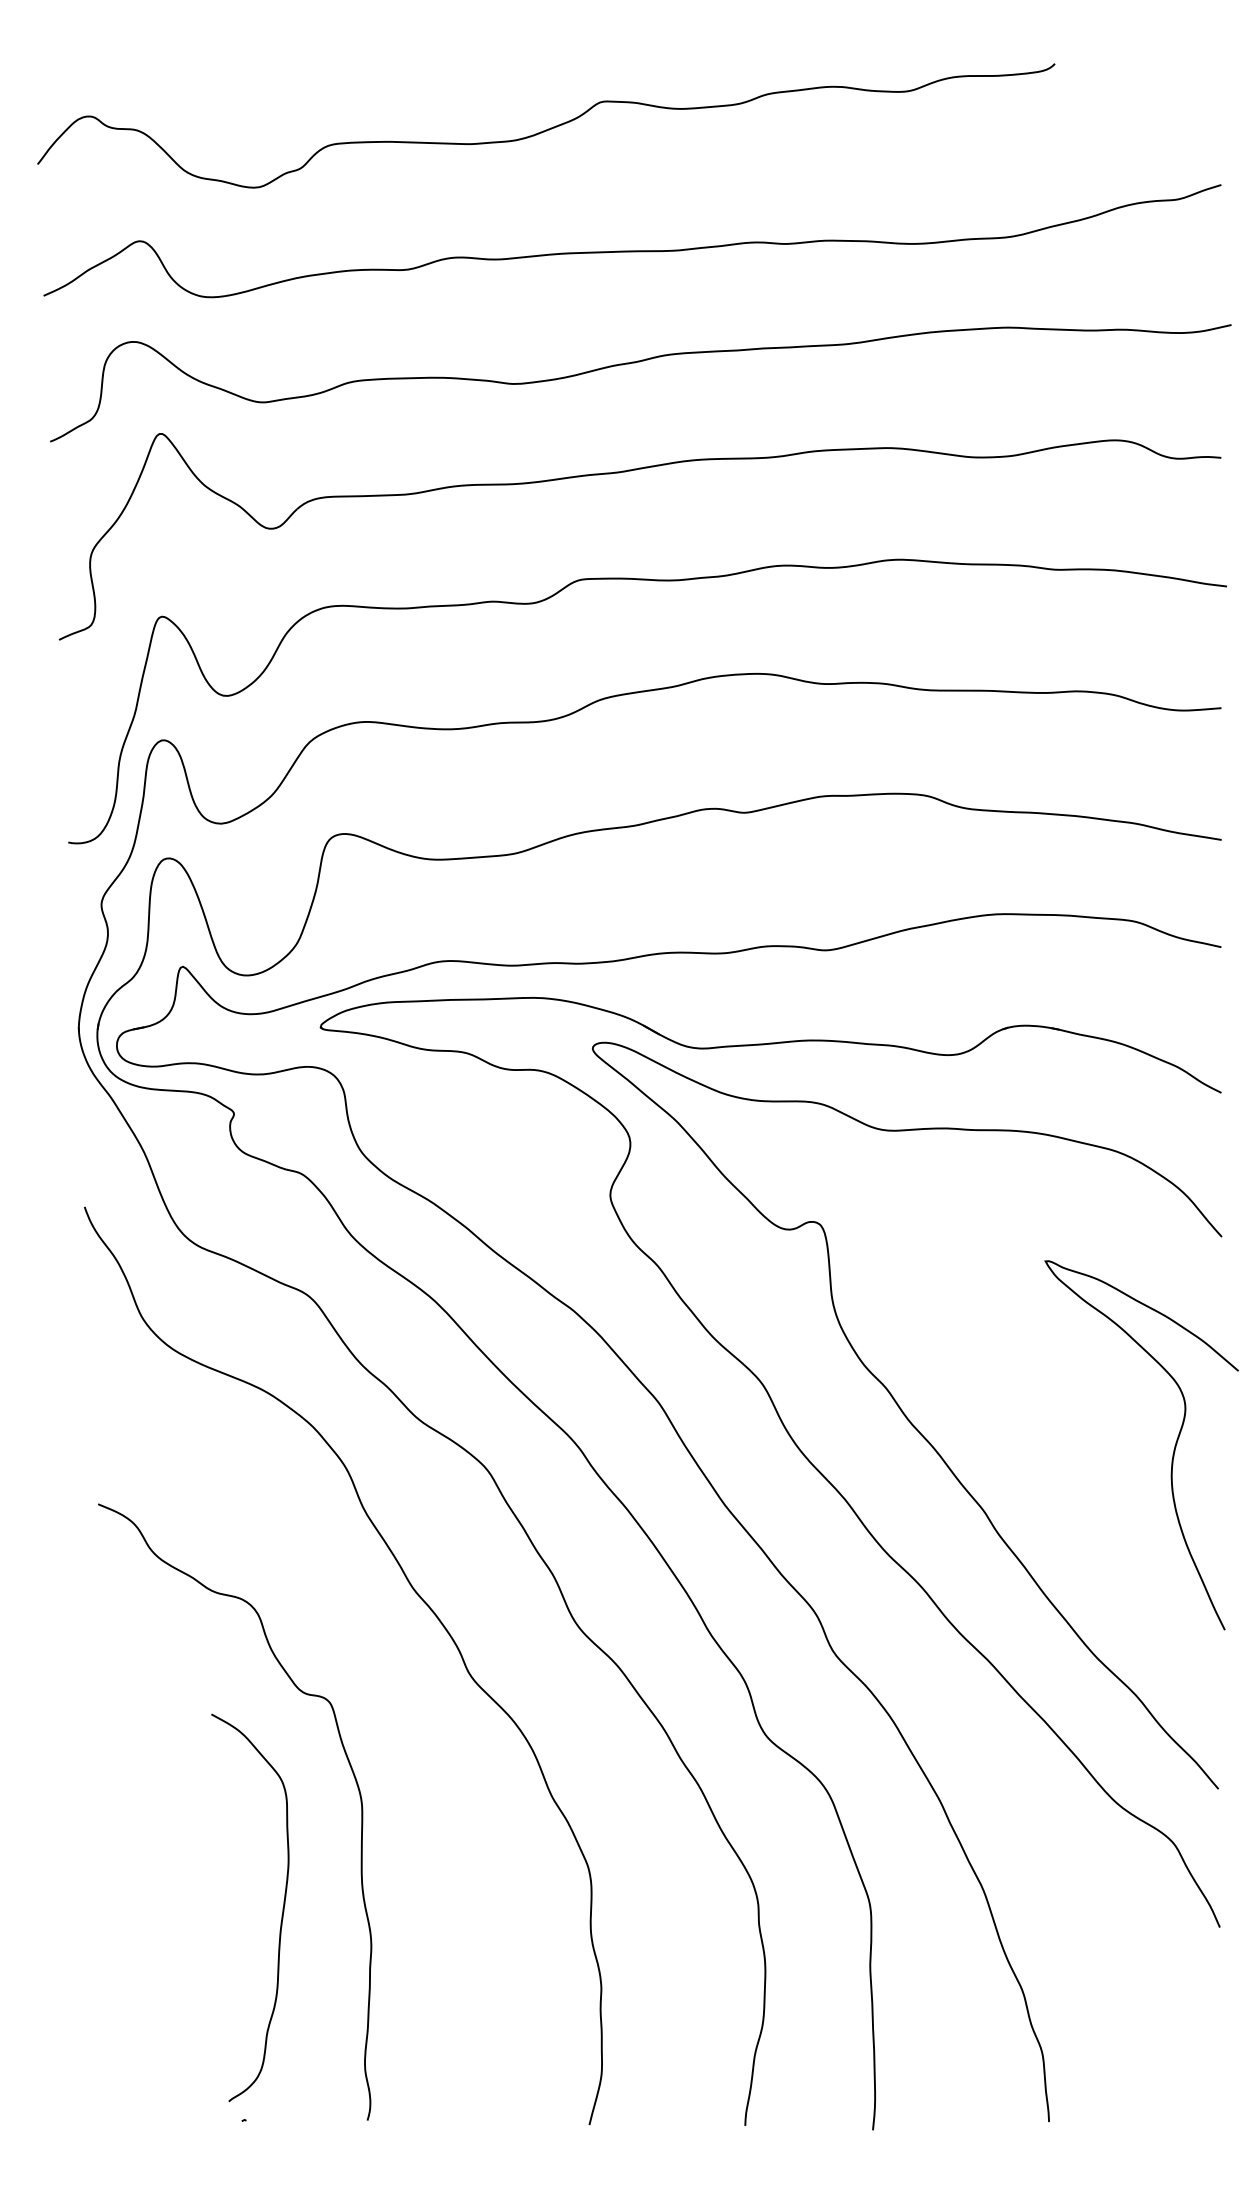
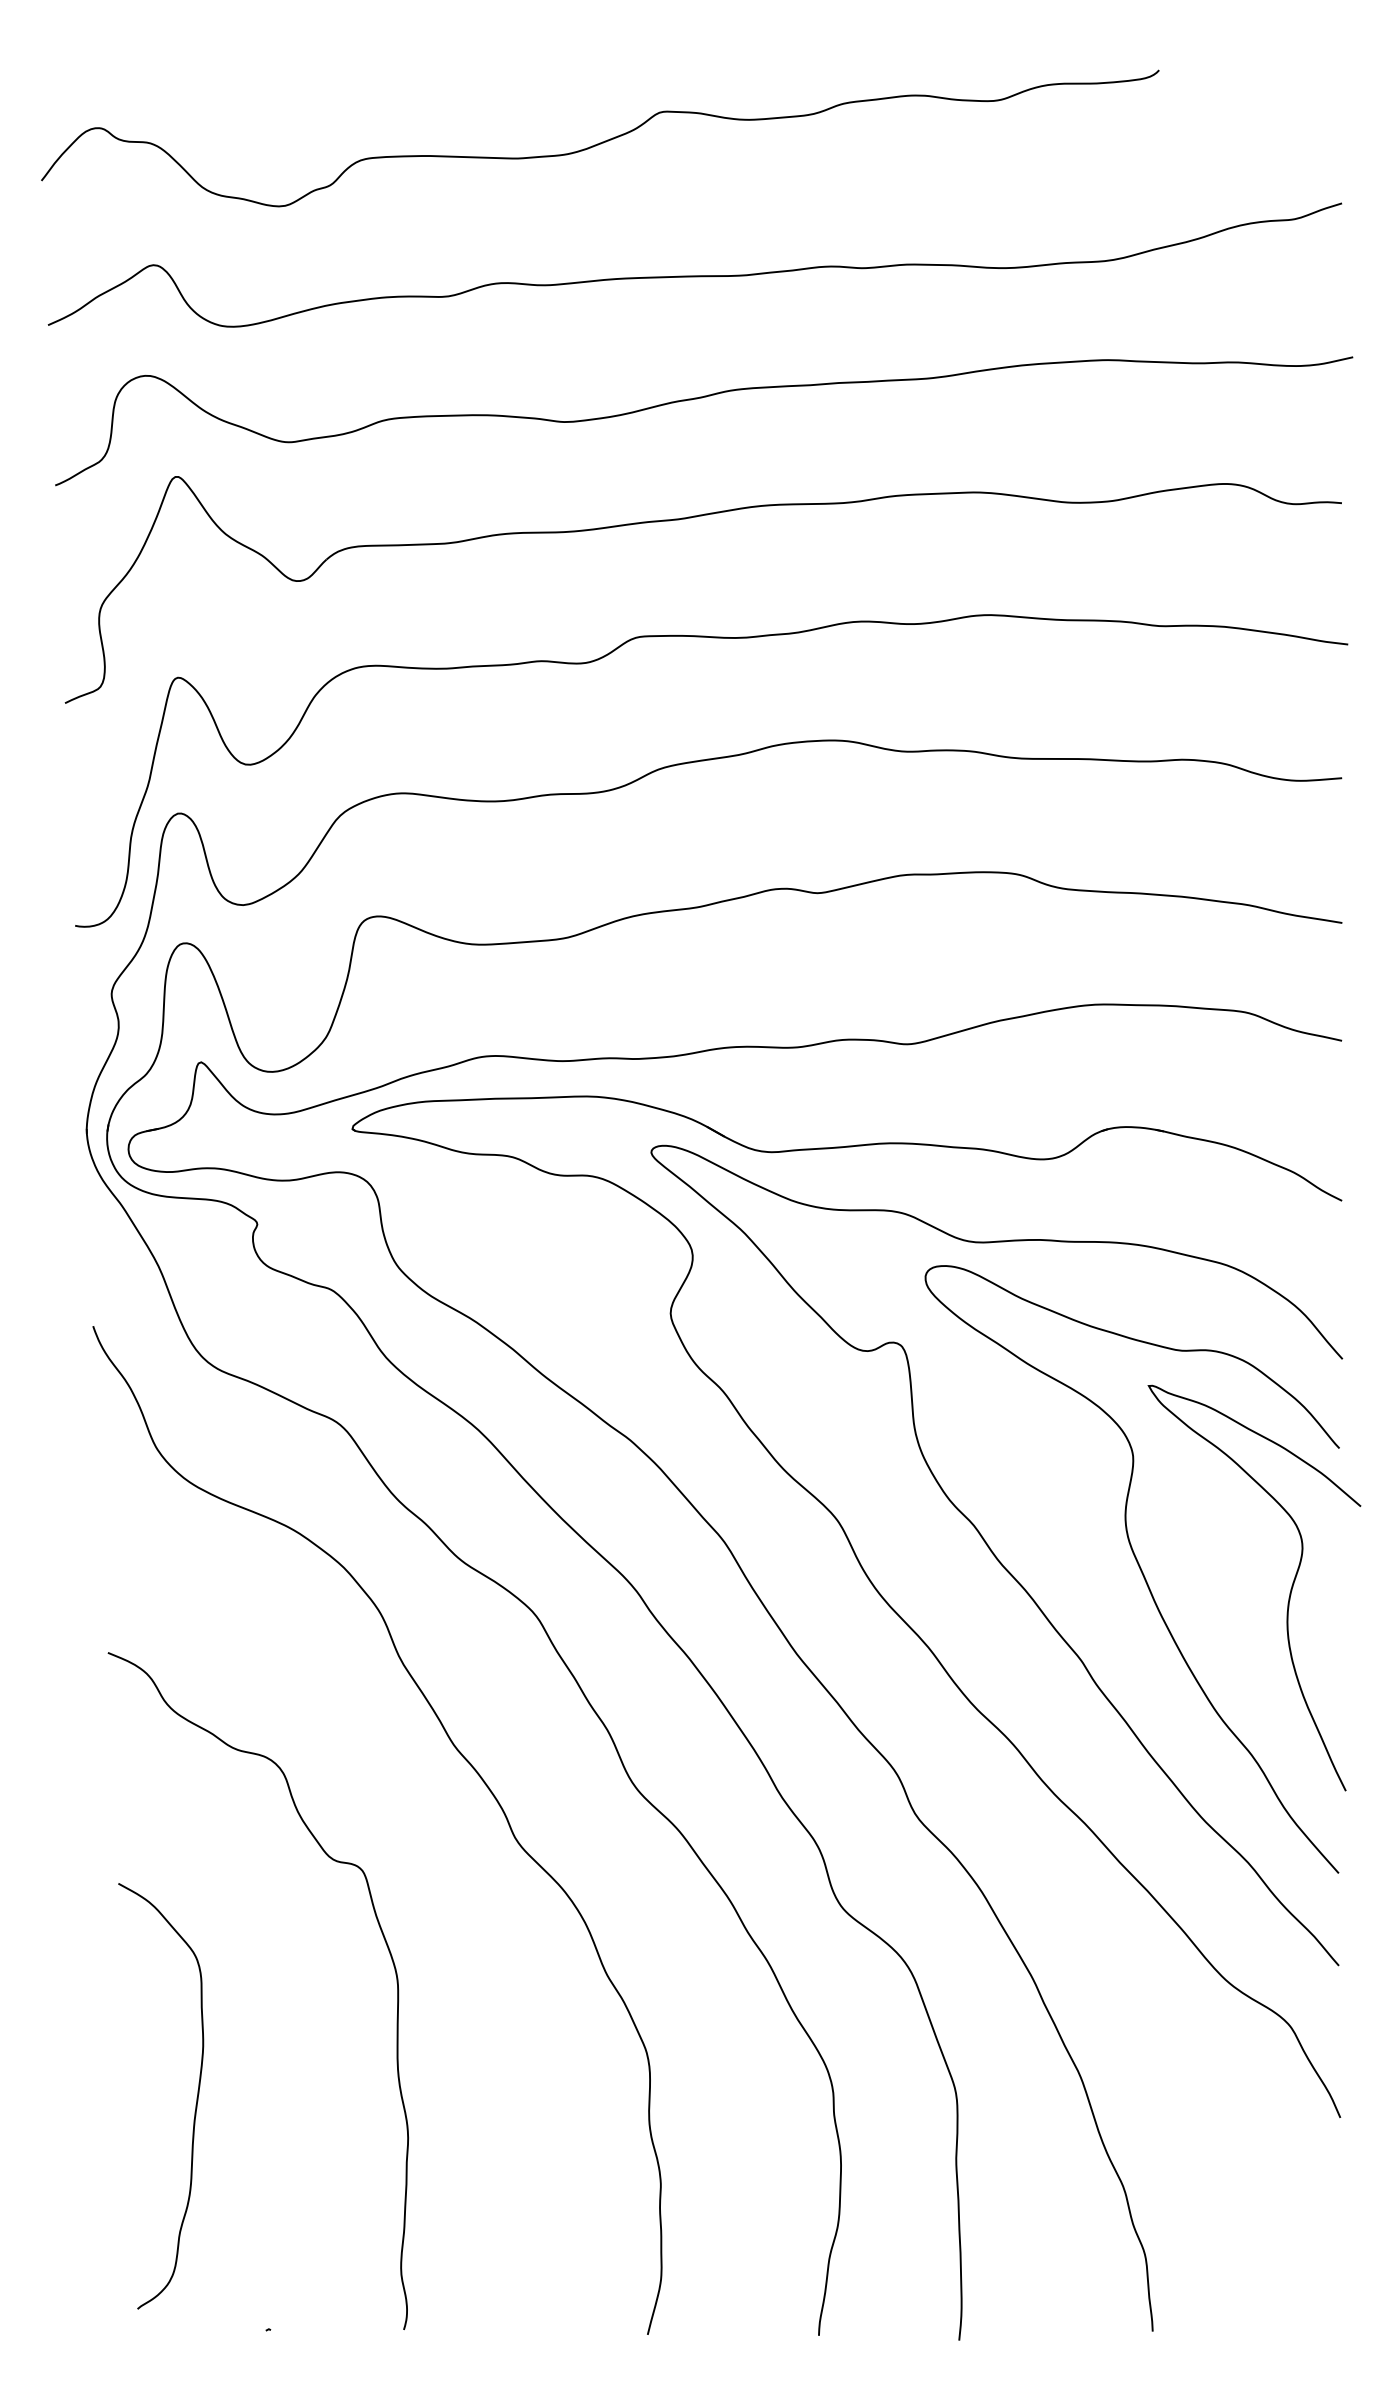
curve: (1036, 1425) -> (1138, 1566), added
curve: (281, 1915) -> (195, 2104), moved

